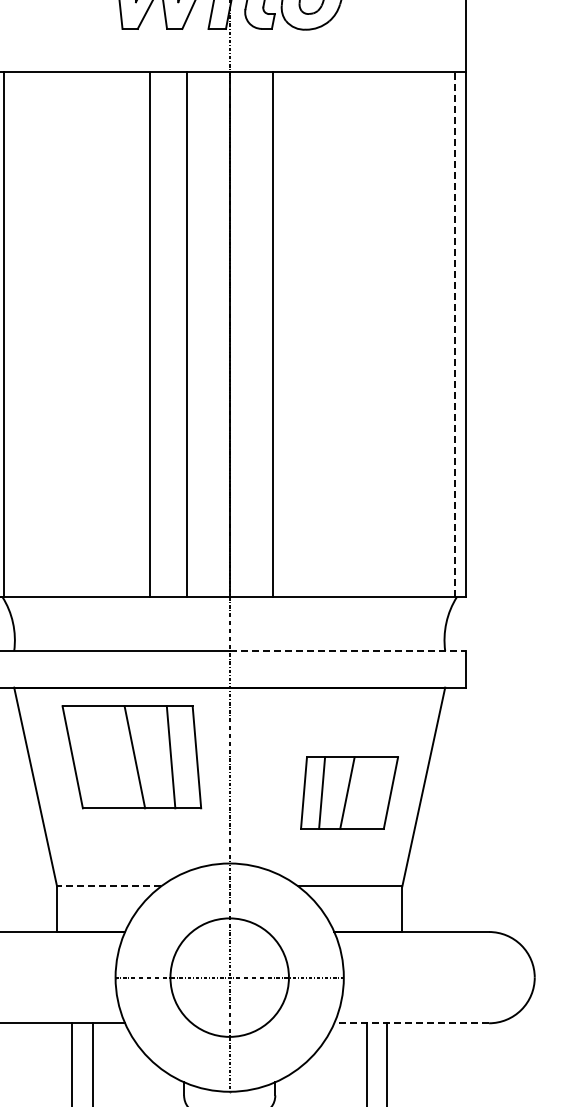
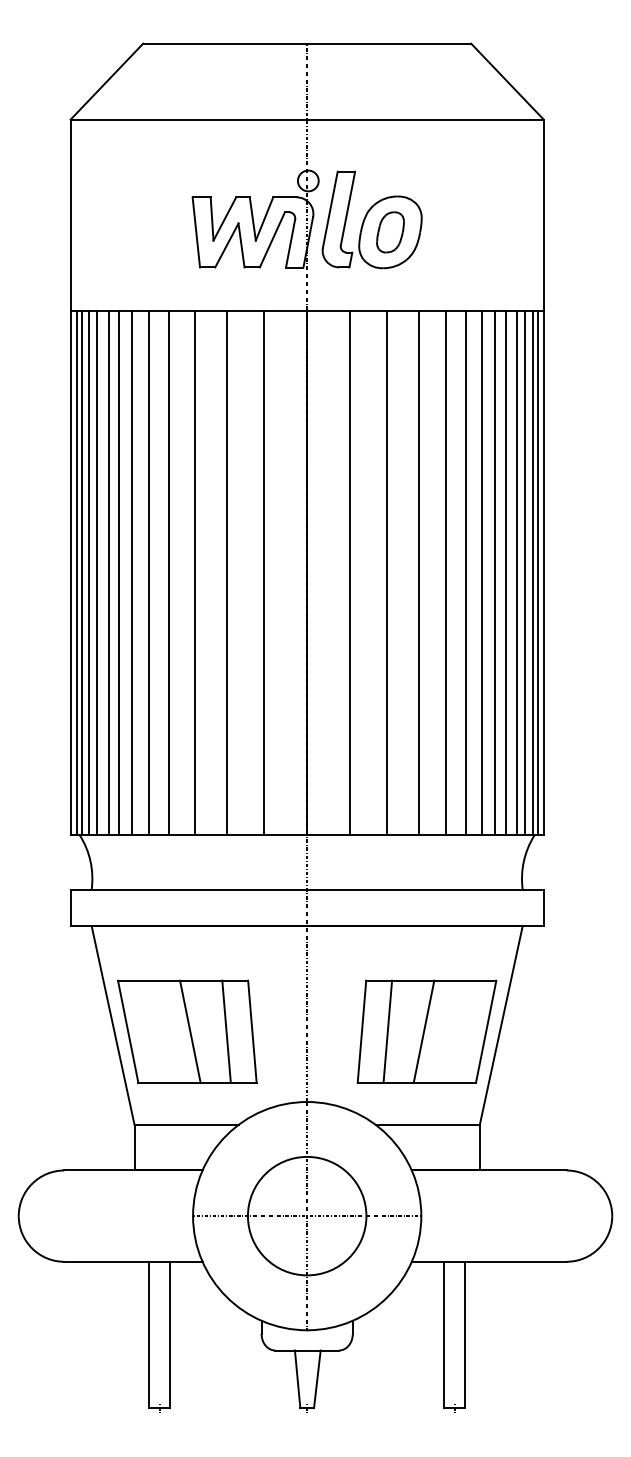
line: (12, 334) -> (89, 572), added
line: (20, 334) -> (97, 572), added
line: (31, 334) -> (108, 572), added
line: (41, 334) -> (118, 572), added
line: (55, 334) -> (132, 572), added
line: (71, 334) -> (148, 572), added
line: (91, 334) -> (168, 572), added
line: (118, 334) -> (195, 572), added
line: (342, 334) -> (419, 572), added
line: (368, 334) -> (445, 572), added
line: (388, 334) -> (465, 572), added
line: (405, 334) -> (482, 572), added
line: (418, 334) -> (495, 572), added
line: (428, 334) -> (505, 572), added
line: (440, 334) -> (517, 572), added
line: (448, 334) -> (525, 572), added
line: (455, 334) -> (532, 572), dashed -> solid
line: (460, 334) -> (537, 572), added
line: (309, 335) -> (386, 573), added
line: (348, 651) -> (425, 889), dashed -> solid
part: (132, 757) -> (187, 1031), moved
part: (349, 793) -> (426, 1031), size x1.43
line: (109, 886) -> (186, 1124), dashed -> solid
line: (411, 1023) -> (488, 1261), dashed -> solid

